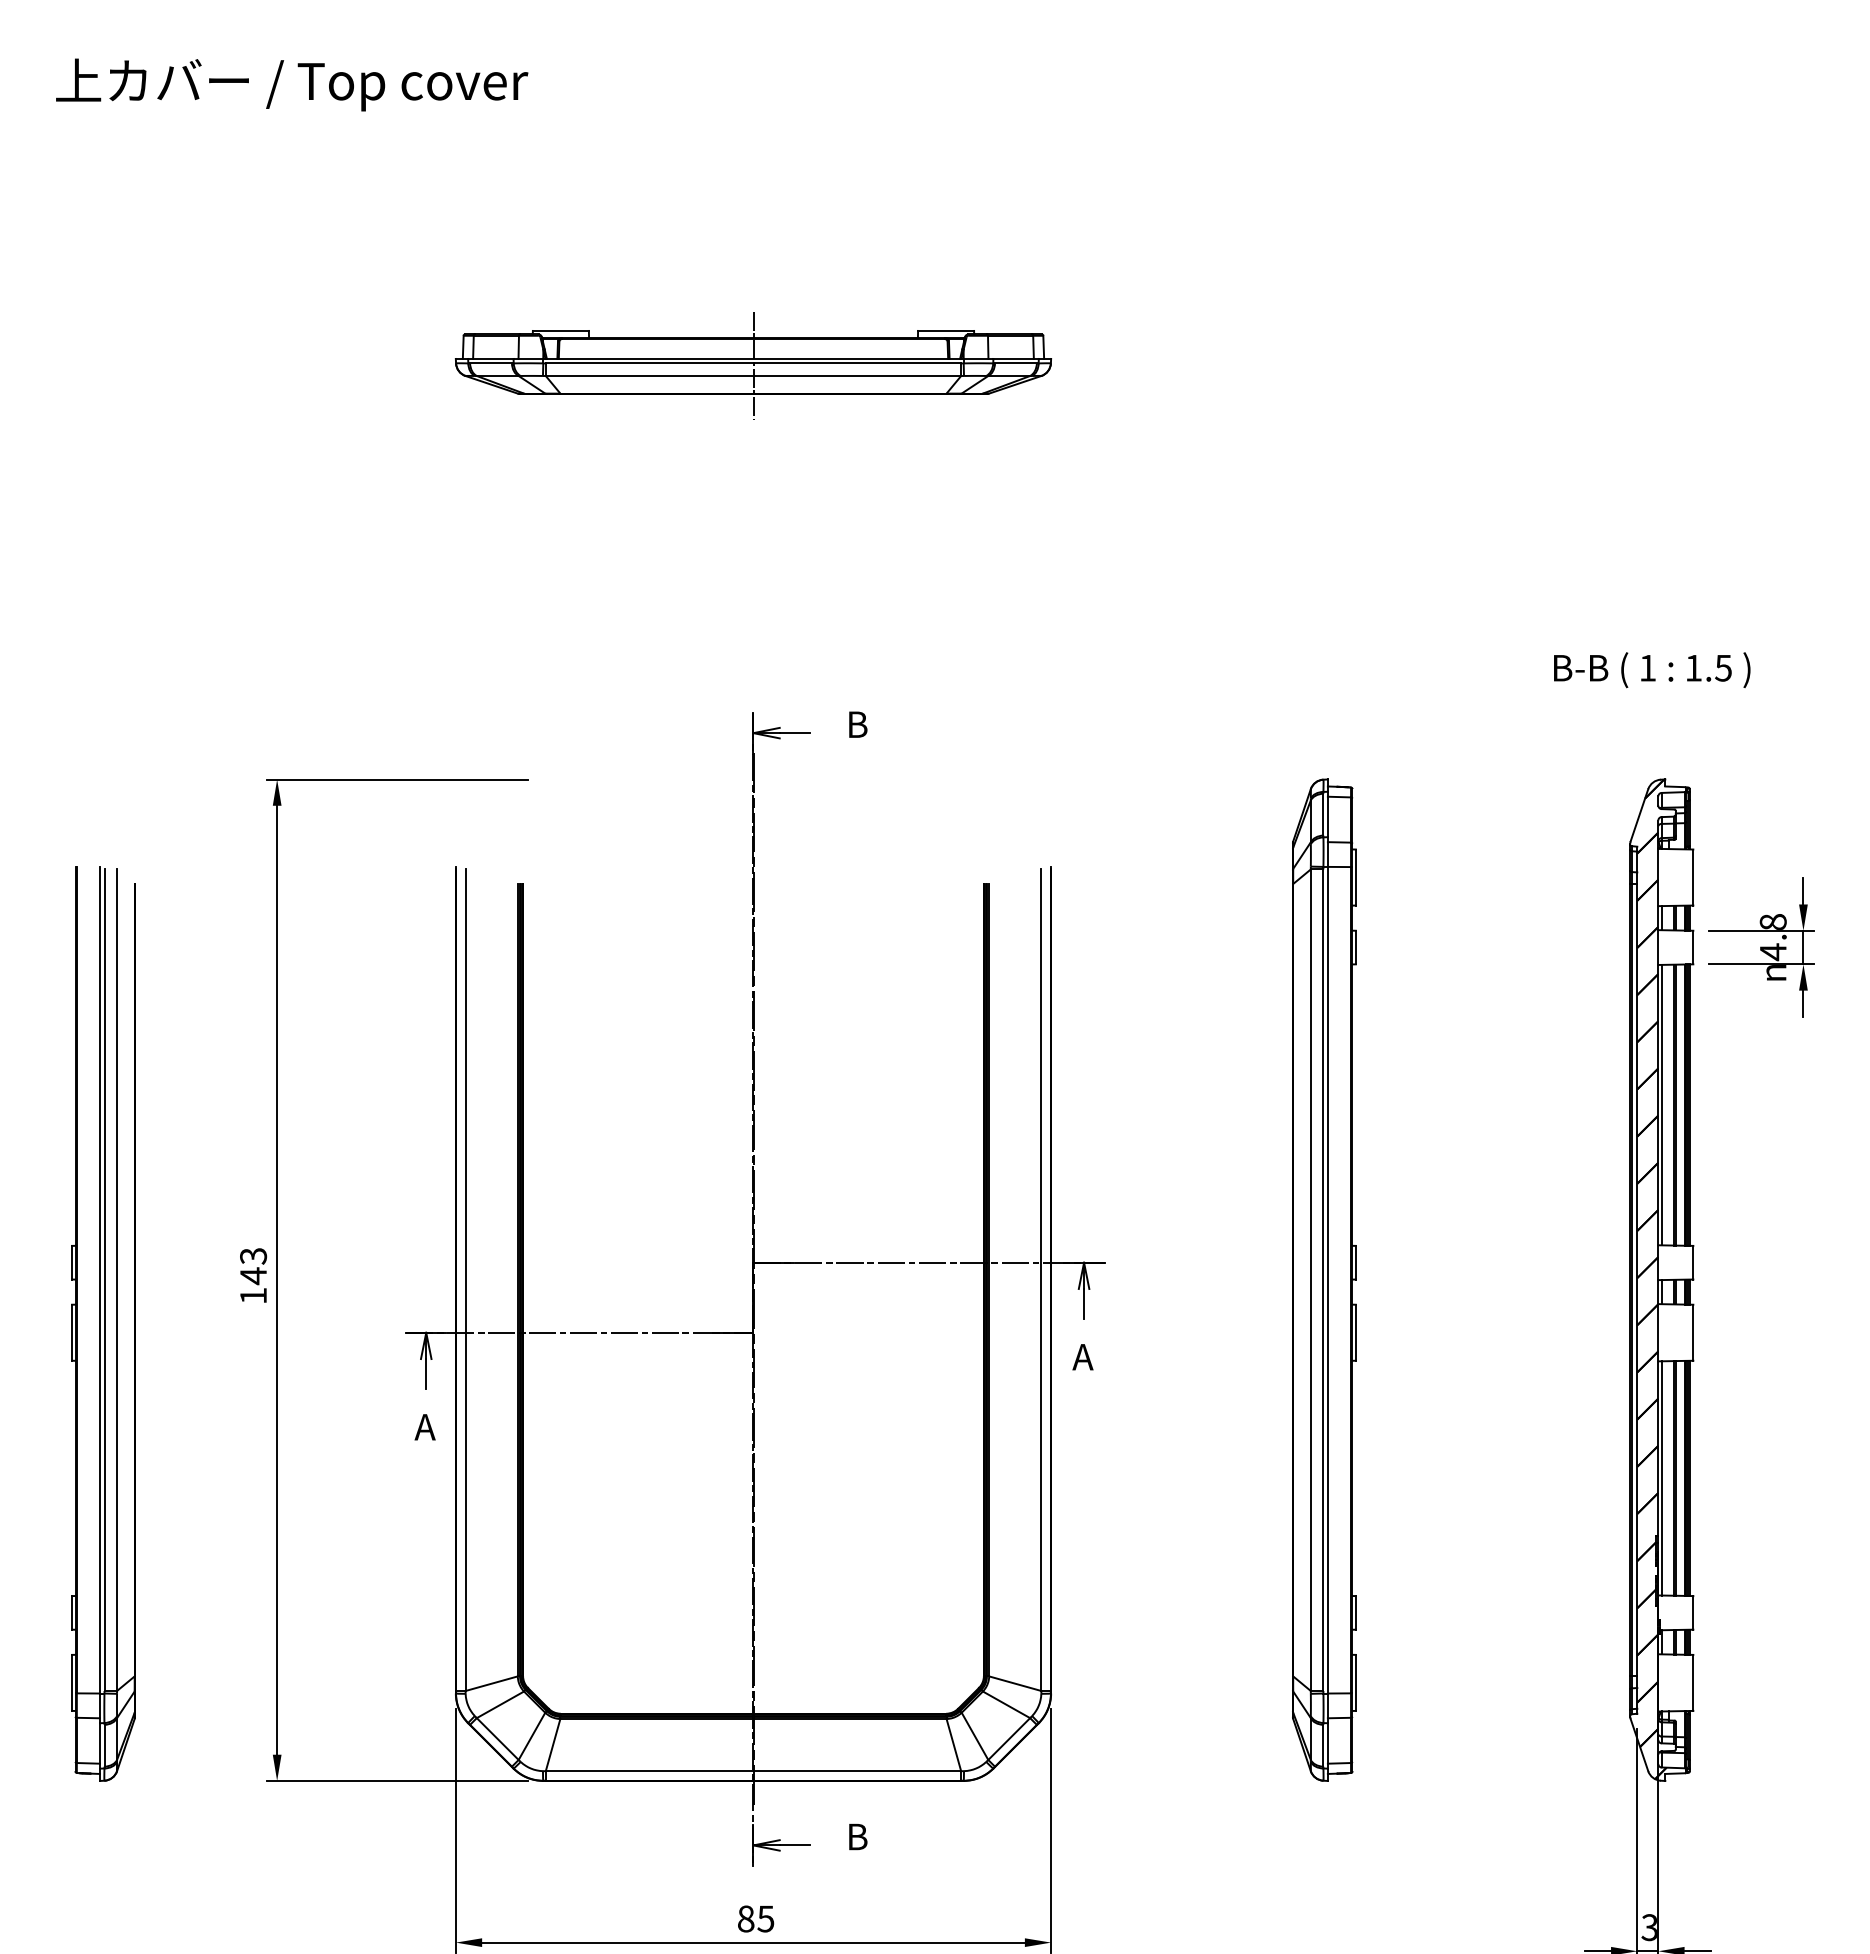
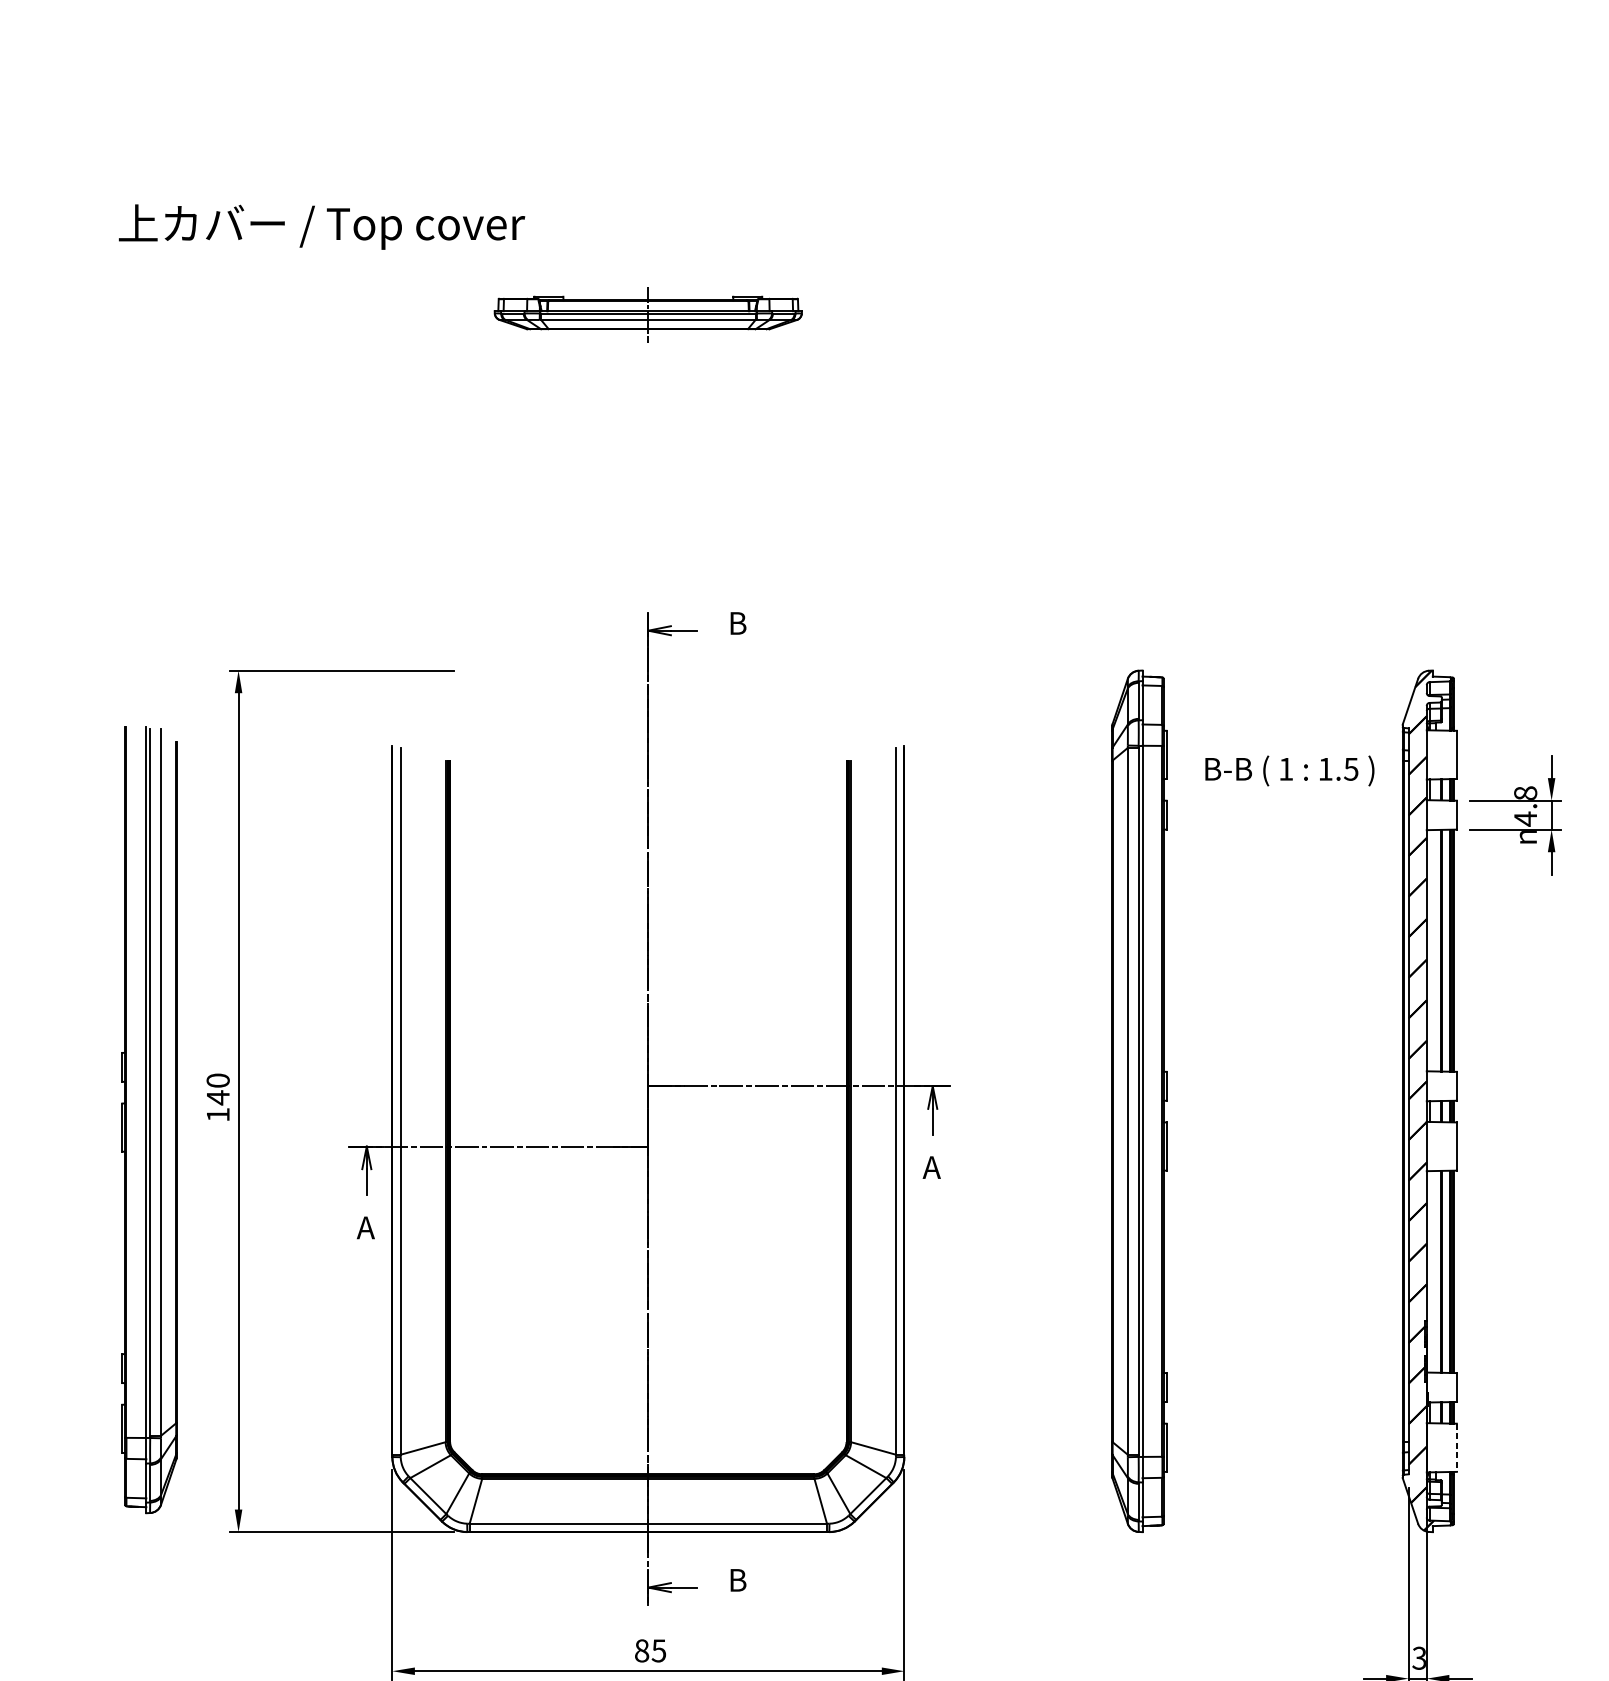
text: (292, 84) -> (322, 226), moved
part: (753, 365) -> (648, 314), size x0.6
text: (1652, 670) -> (1290, 771), moved
line: (1661, 1104) -> (1429, 950), removed
text: (253, 1256) -> (218, 1080), 143 -> 140
part: (103, 1323) -> (149, 1119), moved
line: (1661, 1478) -> (1429, 1271), removed
line: (1693, 1683) -> (1457, 1448), solid -> dashed

